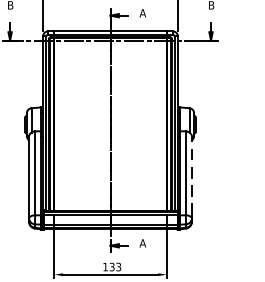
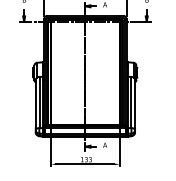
line: (192, 174) -> (135, 103), dashed -> solid

